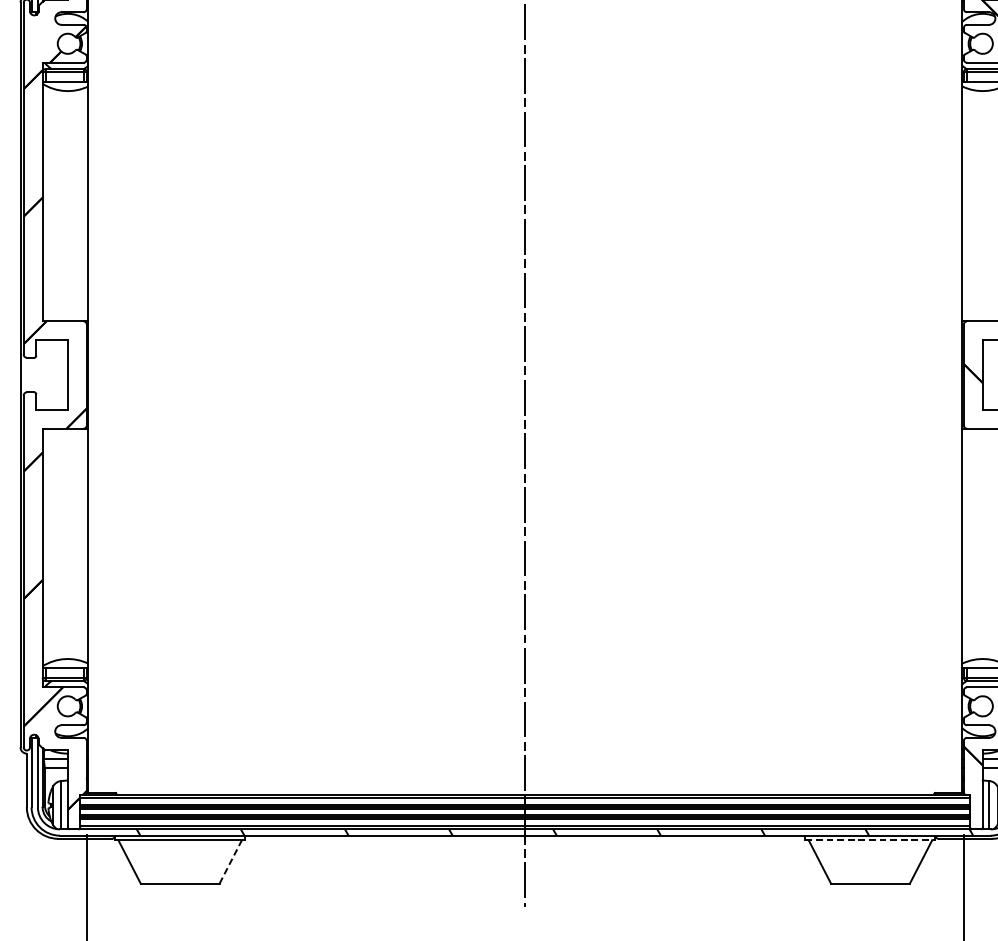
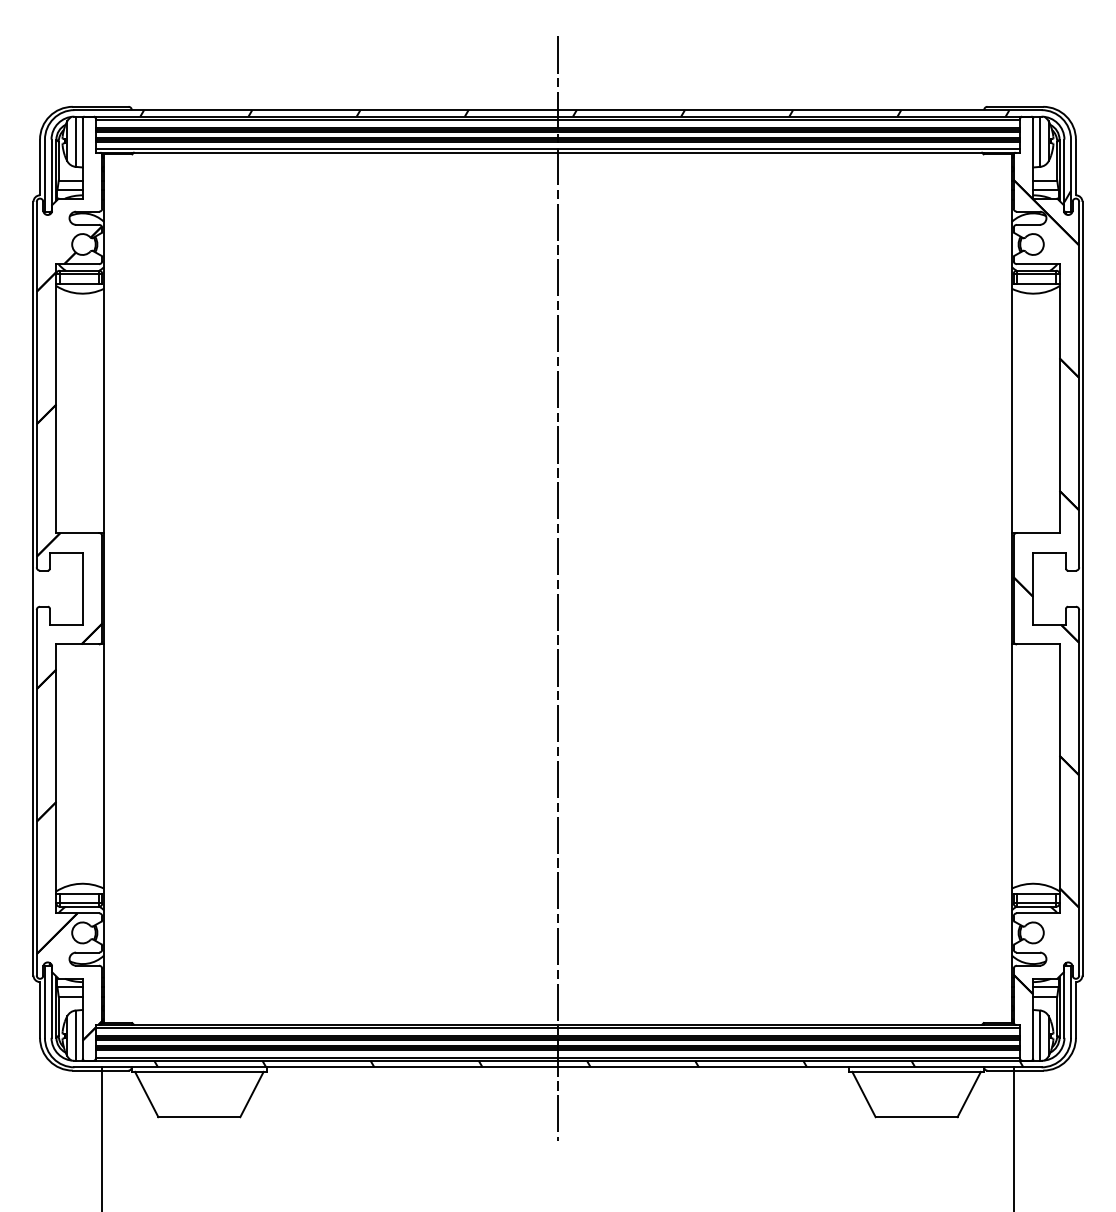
line: (870, 839) -> (916, 1071), dashed -> solid
line: (231, 861) -> (252, 1094), dashed -> solid

